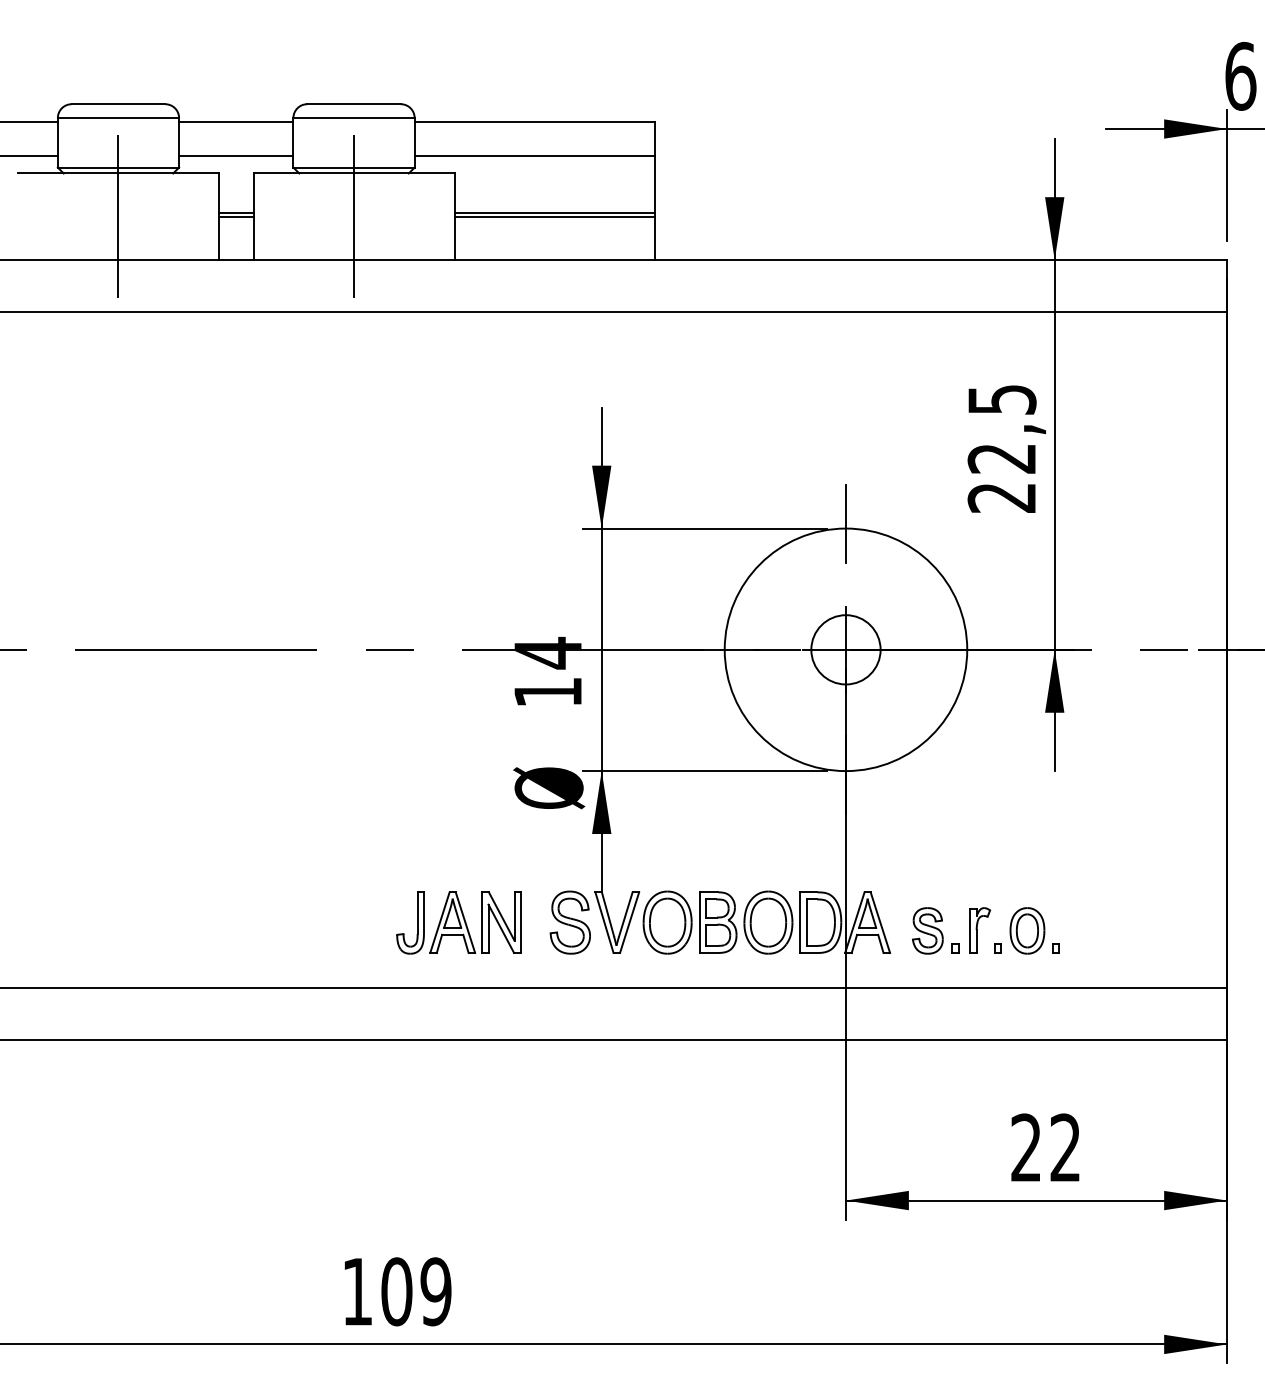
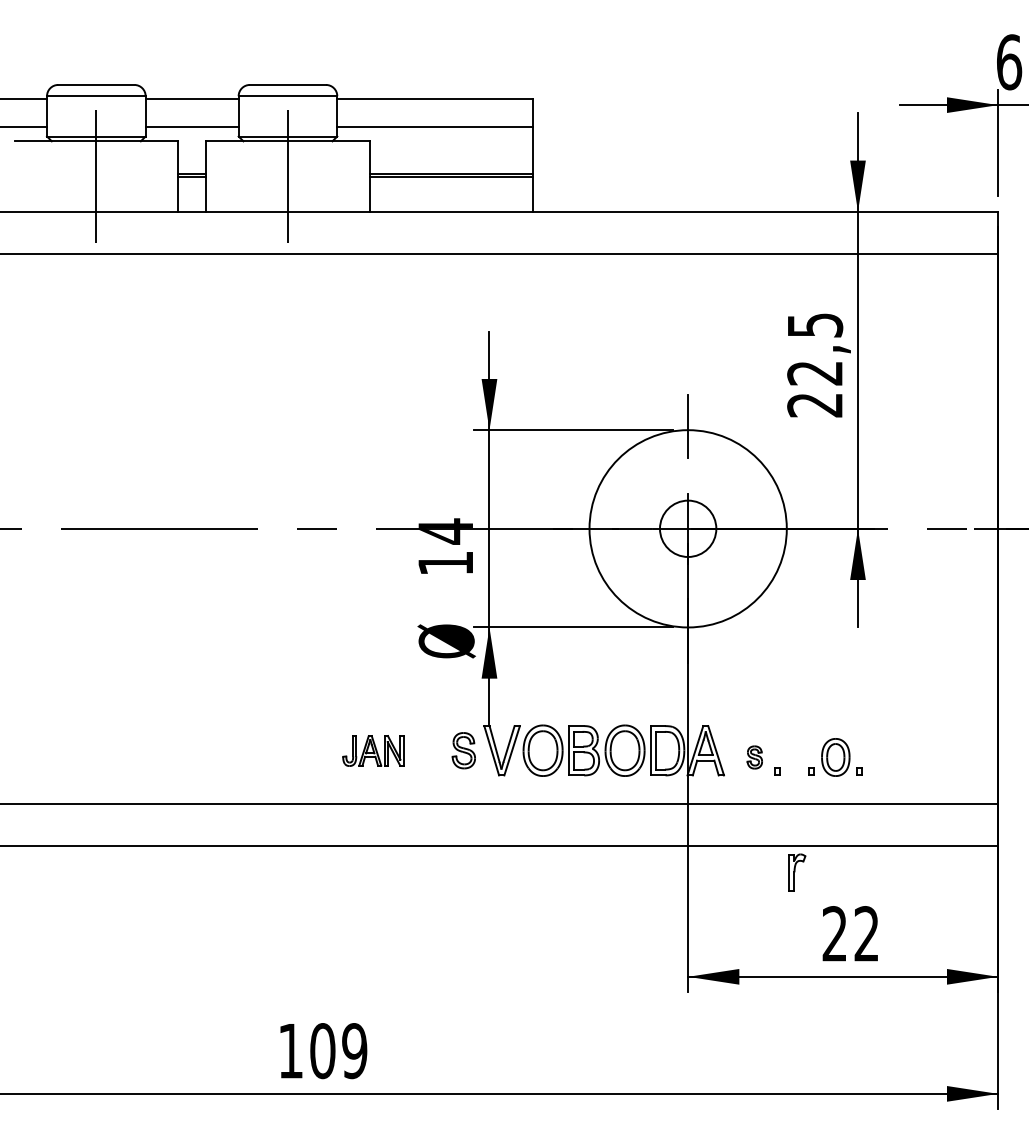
part: (458, 922) -> (372, 750), size x0.6
part: (569, 922) -> (463, 750), size x0.7
part: (927, 930) -> (754, 757), size x0.6
part: (979, 930) -> (796, 872), moved

